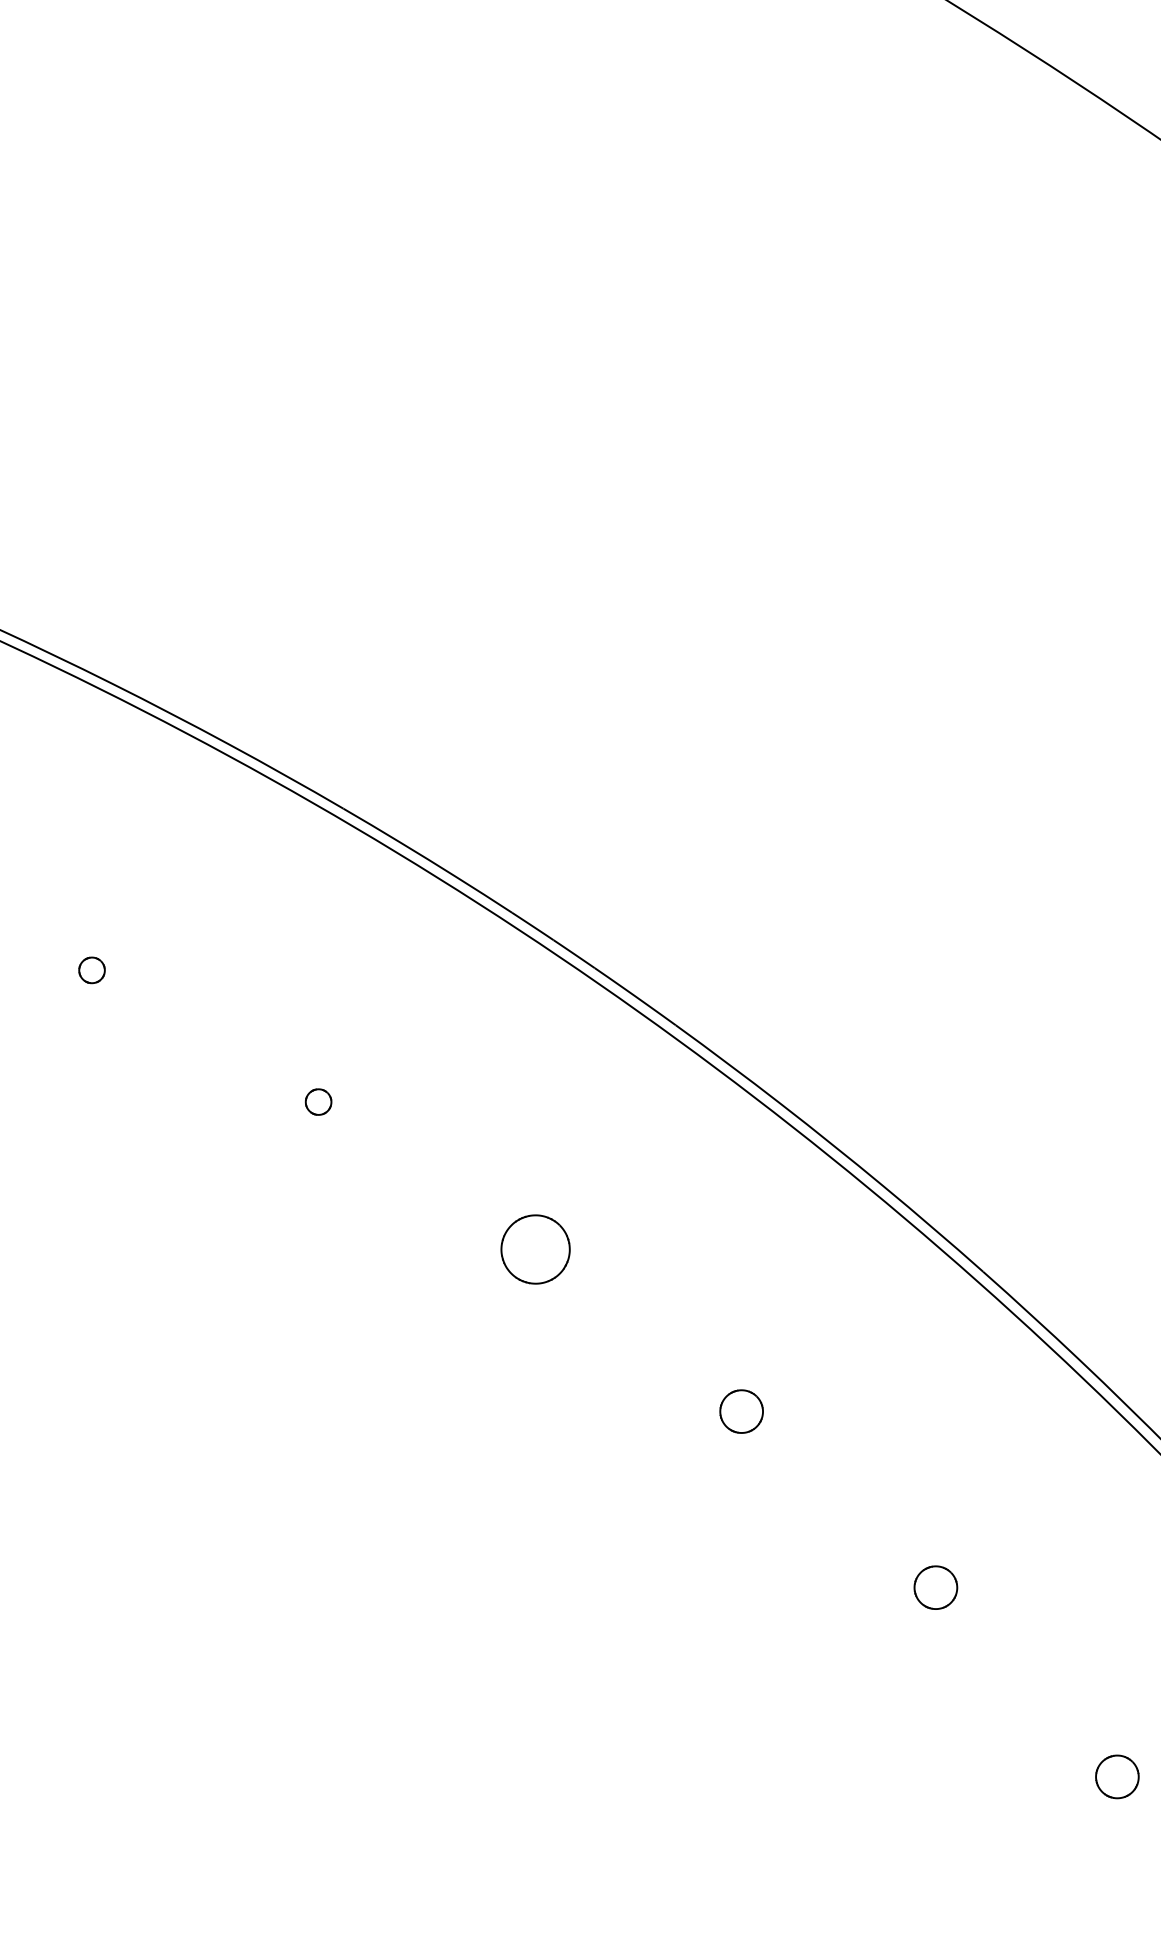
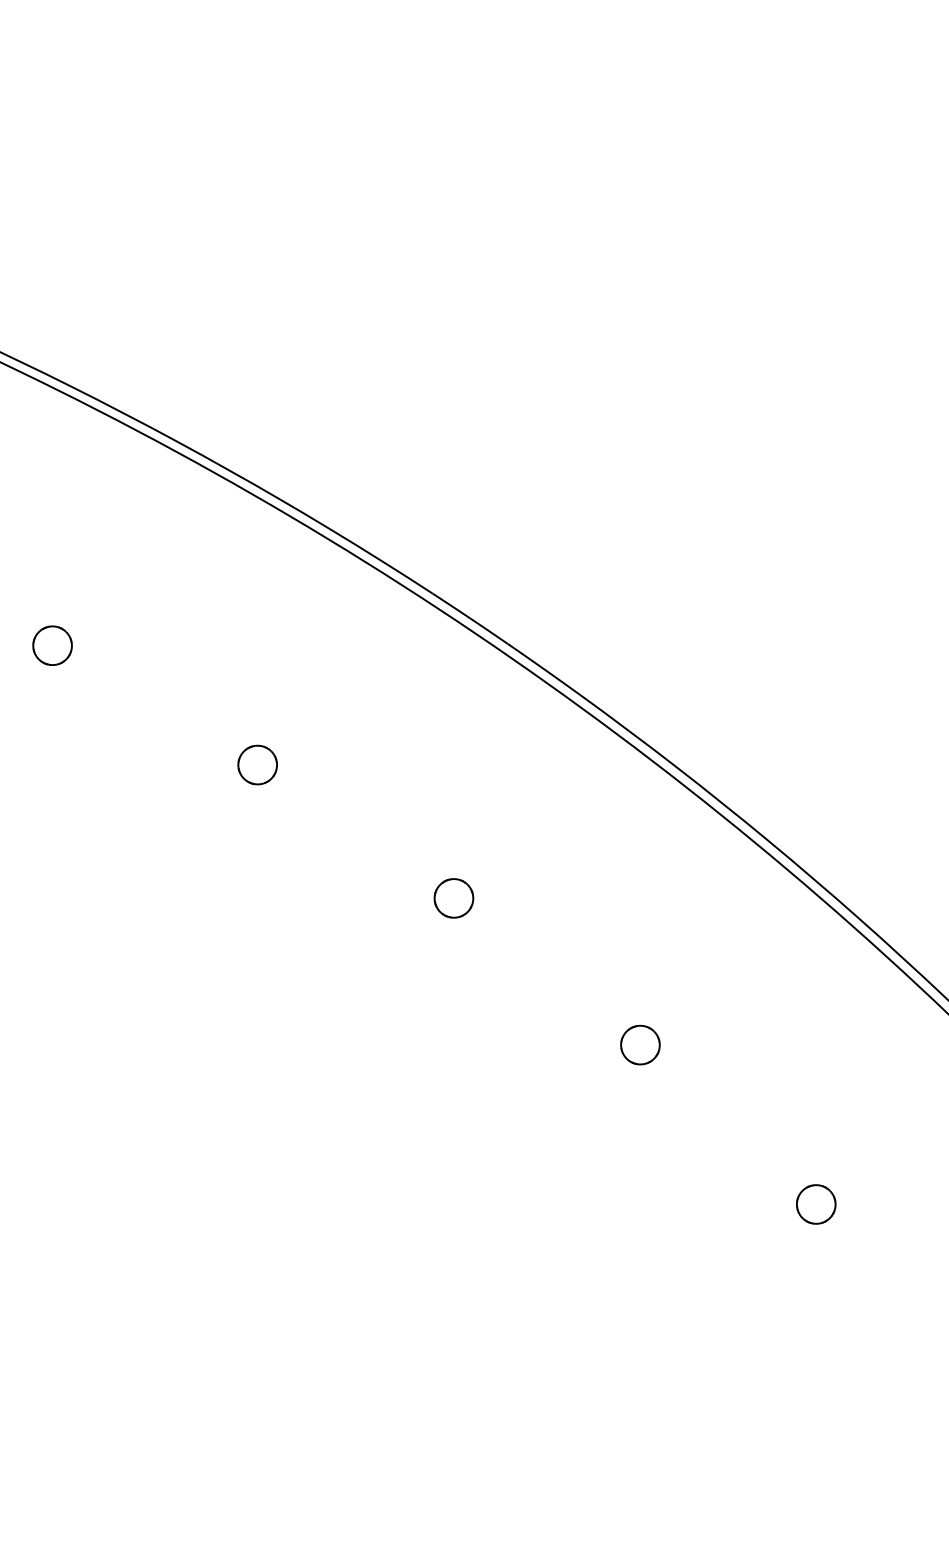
part: (91, 970) -> (52, 645), size x1.67
part: (318, 1101) -> (257, 764), size x1.67
part: (535, 1249) -> (453, 898), size x0.62

